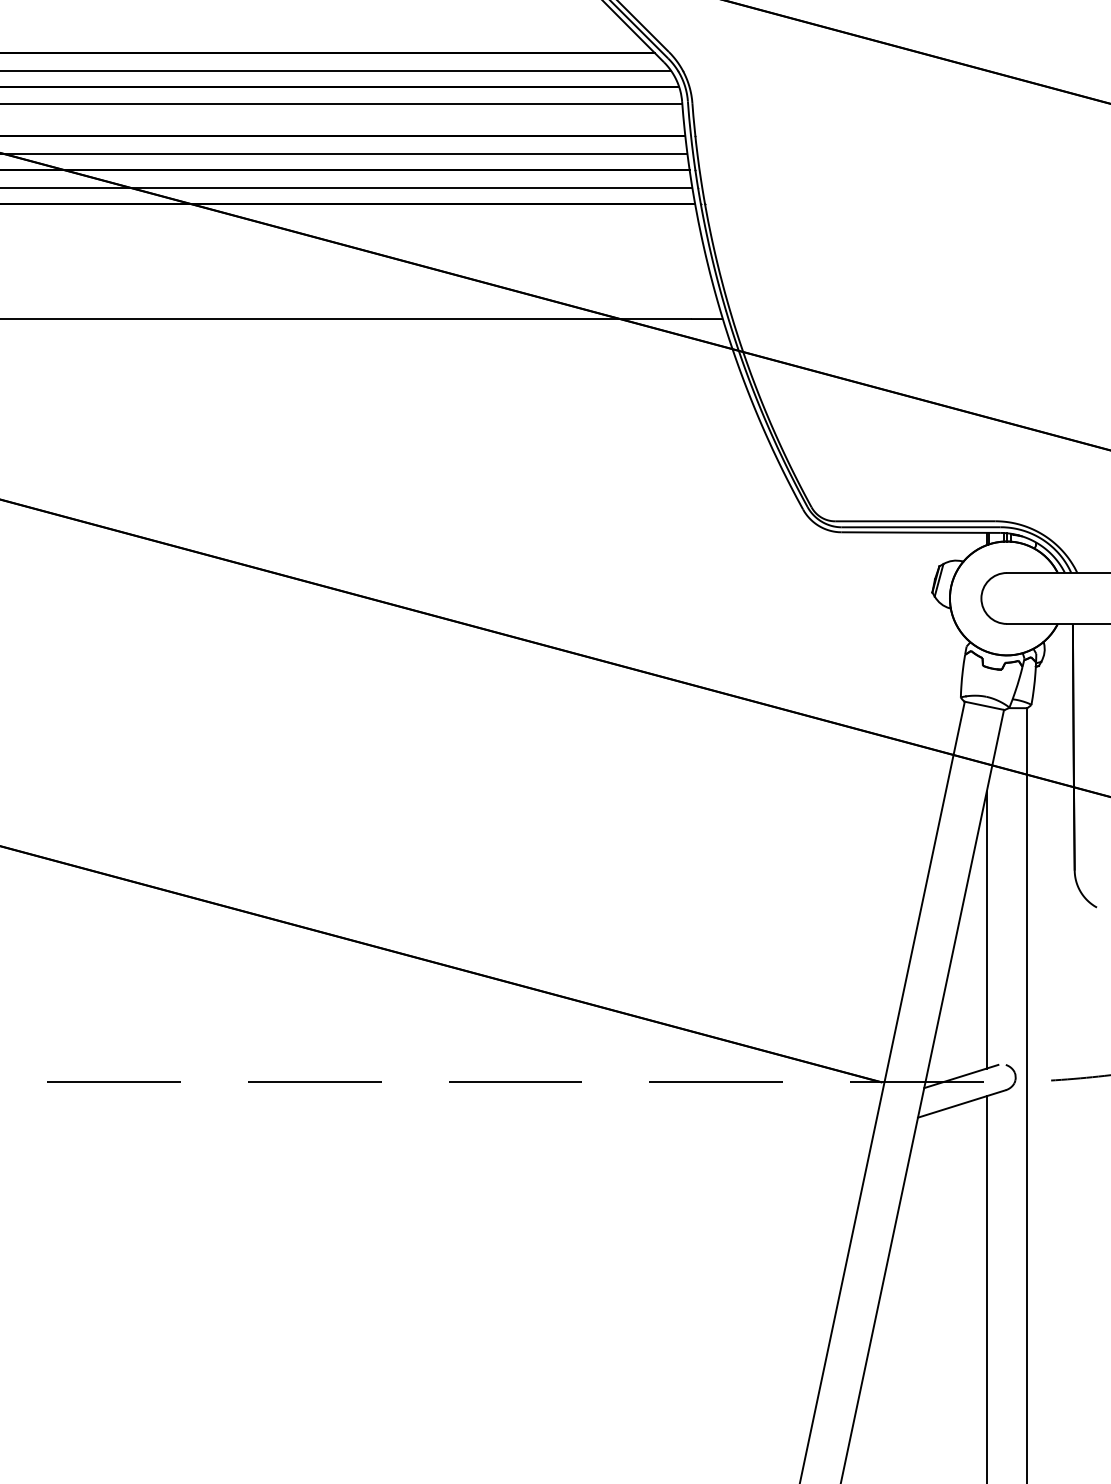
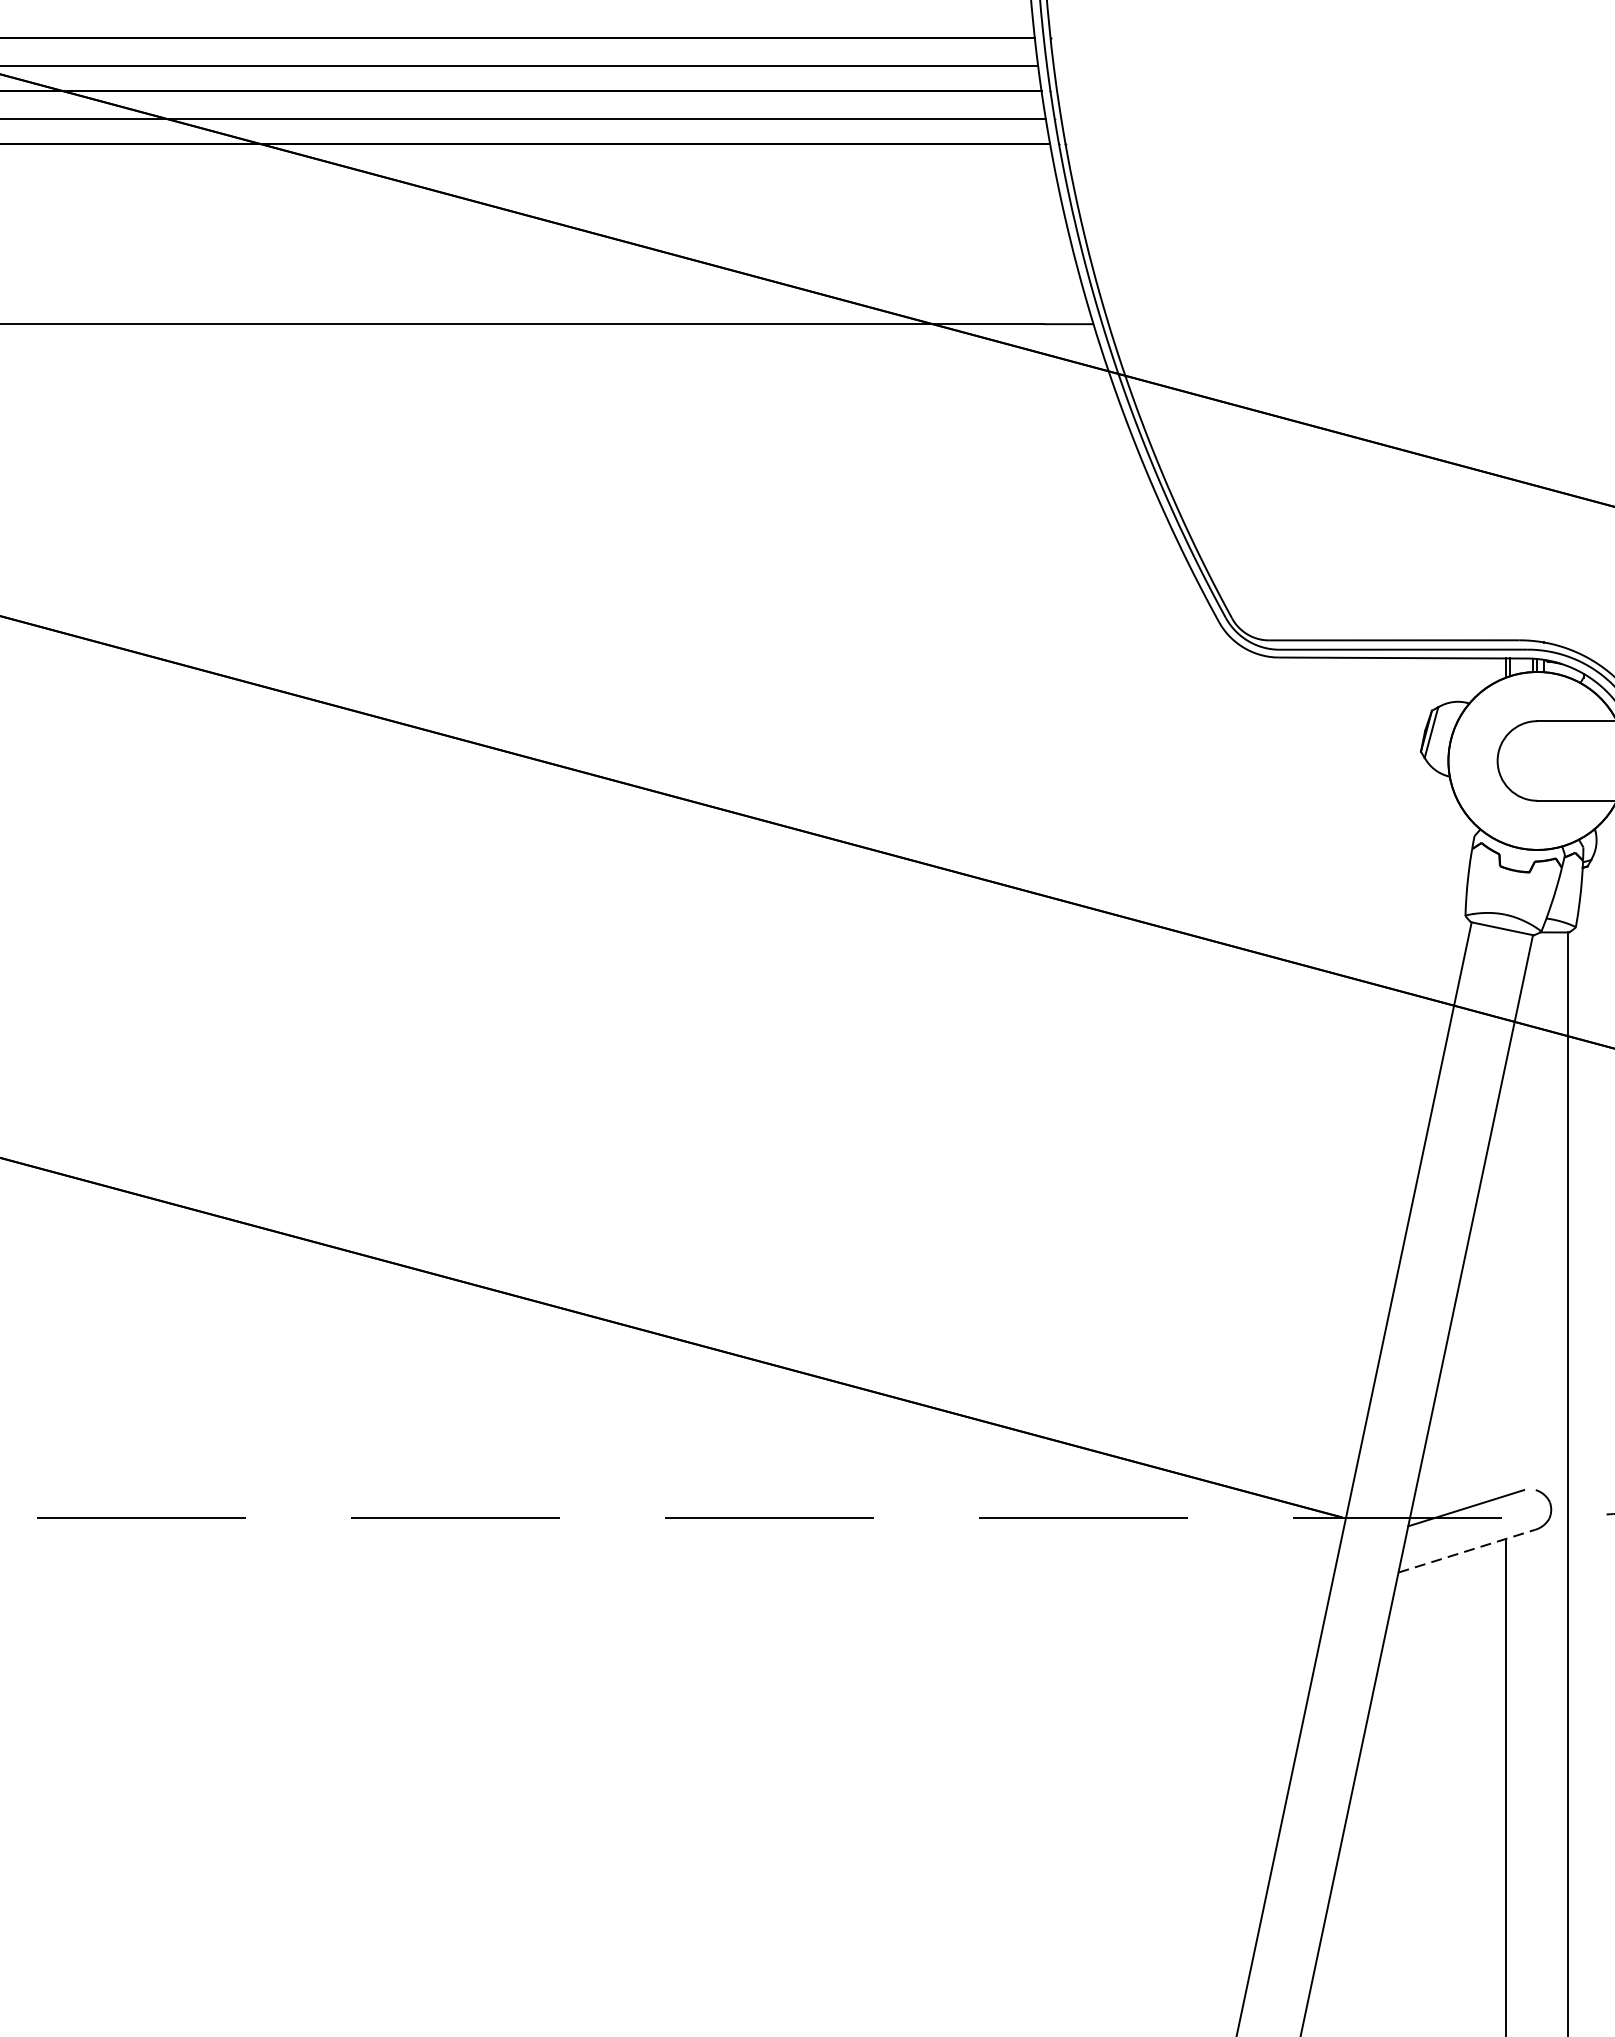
line: (986, 930) -> (1505, 1279), removed
line: (961, 1103) -> (1466, 1550), solid -> dashed

